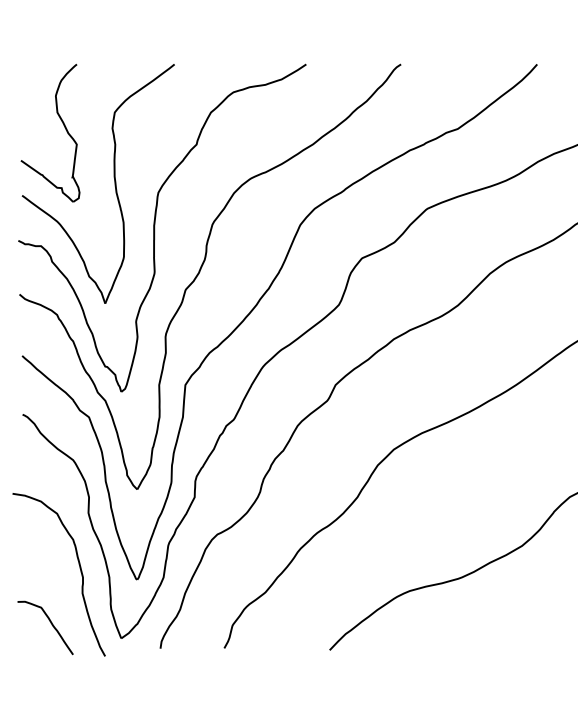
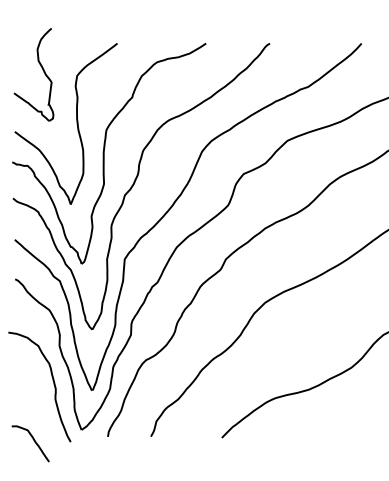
part: (63, 126) -> (42, 70), moved
curve: (51, 625) -> (34, 442), moved

